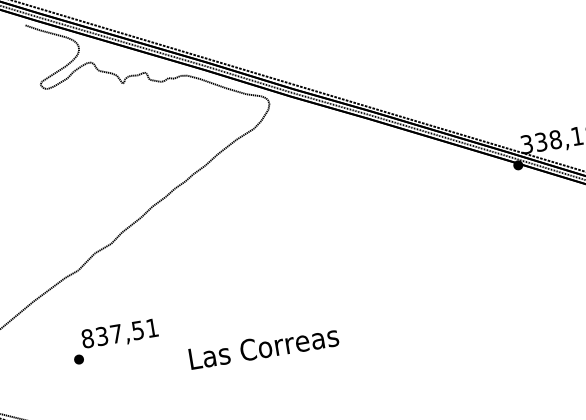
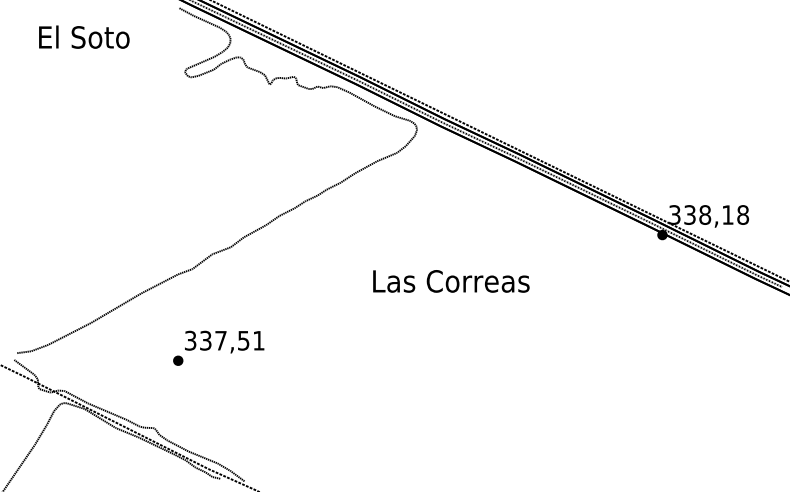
text: (87, 338) -> (190, 340), 837,51 -> 337,51
text: (264, 347) -> (451, 281), moved

